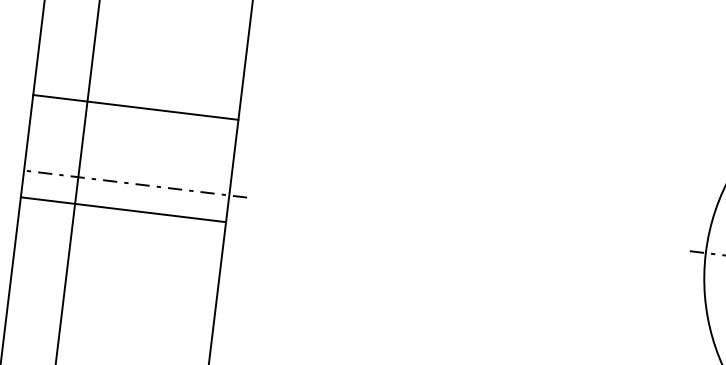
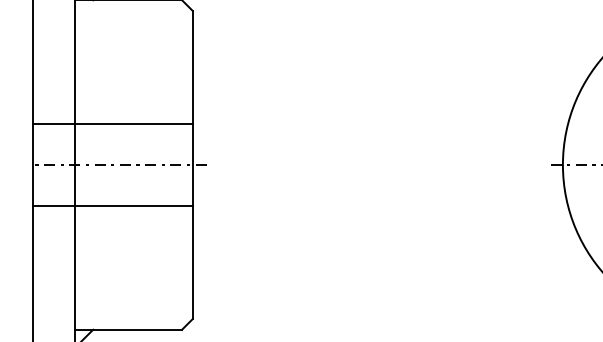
line: (135, 107) -> (112, 124), moved
line: (122, 209) -> (112, 205), moved

